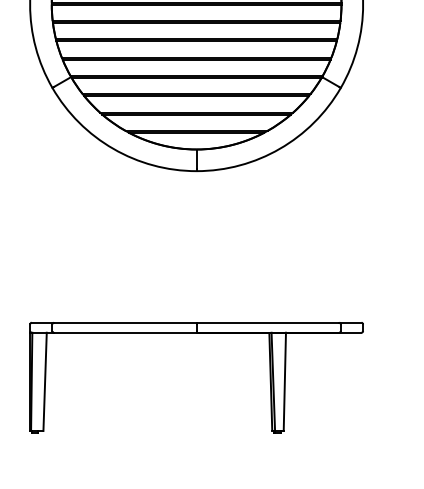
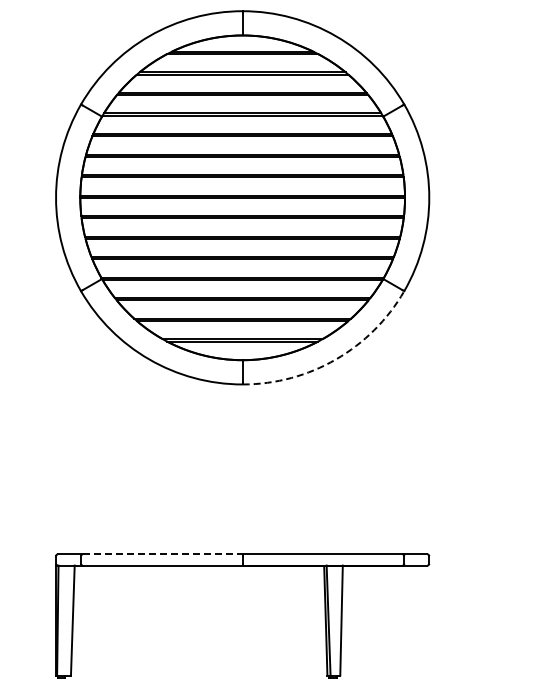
arc: (279, 148) -> (335, 359), solid -> dashed
line: (126, 322) -> (163, 554), solid -> dashed

